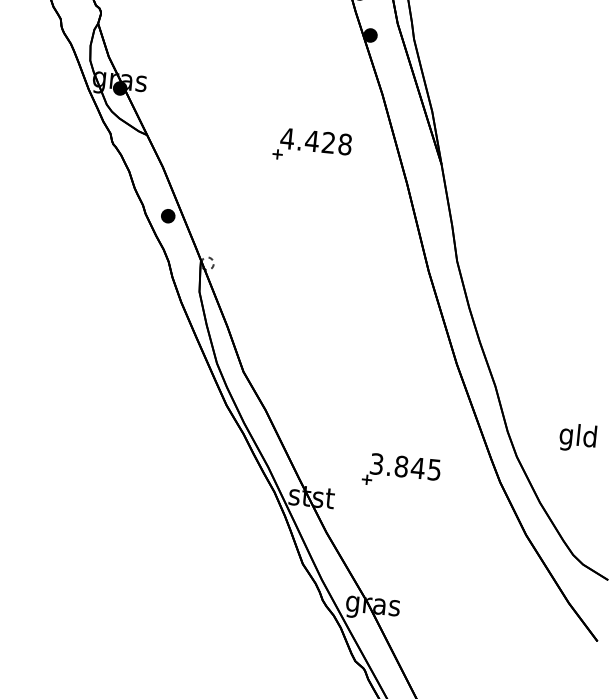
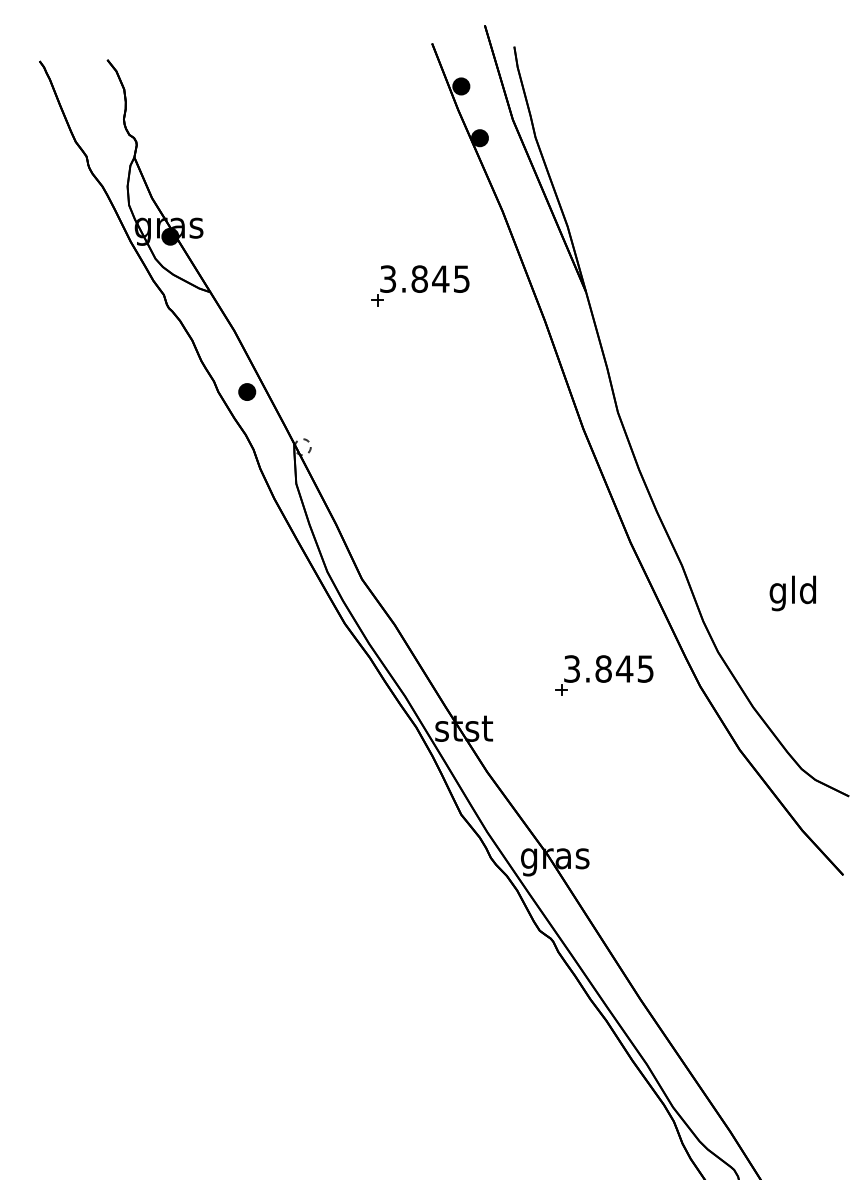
text: (316, 141) -> (424, 278), 4.428 -> 3.845
text: (577, 437) -> (792, 593), moved
part: (401, 471) -> (604, 675), moved

